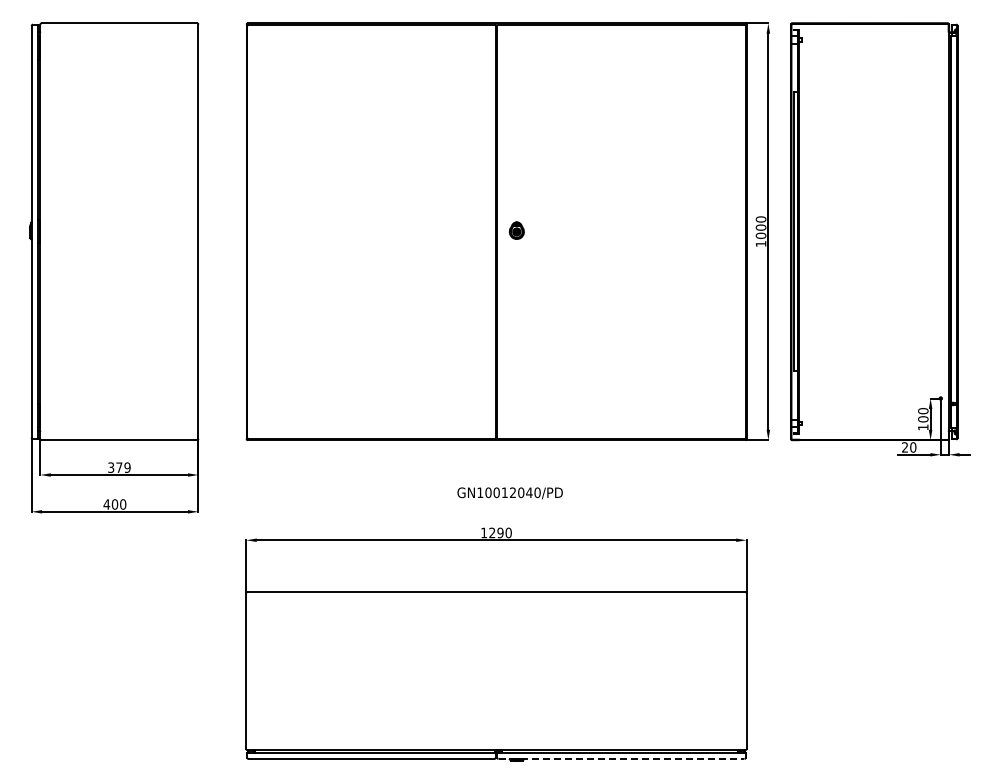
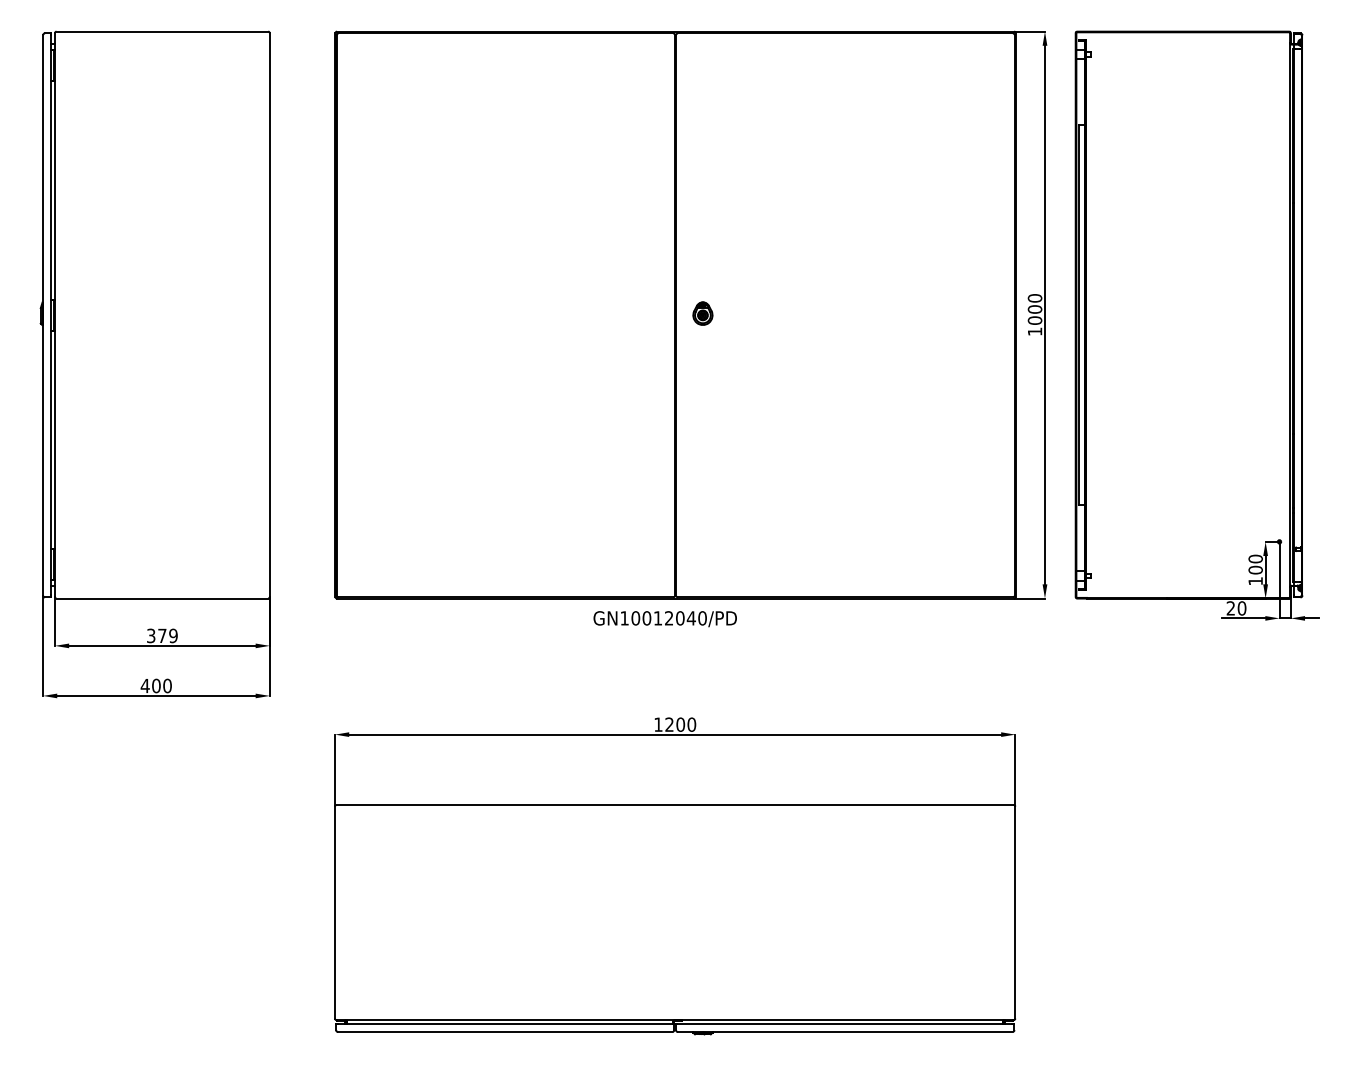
text: (509, 493) -> (664, 619), moved
text: (500, 533) -> (680, 725), 1290 -> 1200
line: (621, 758) -> (845, 1031), dashed -> solid

